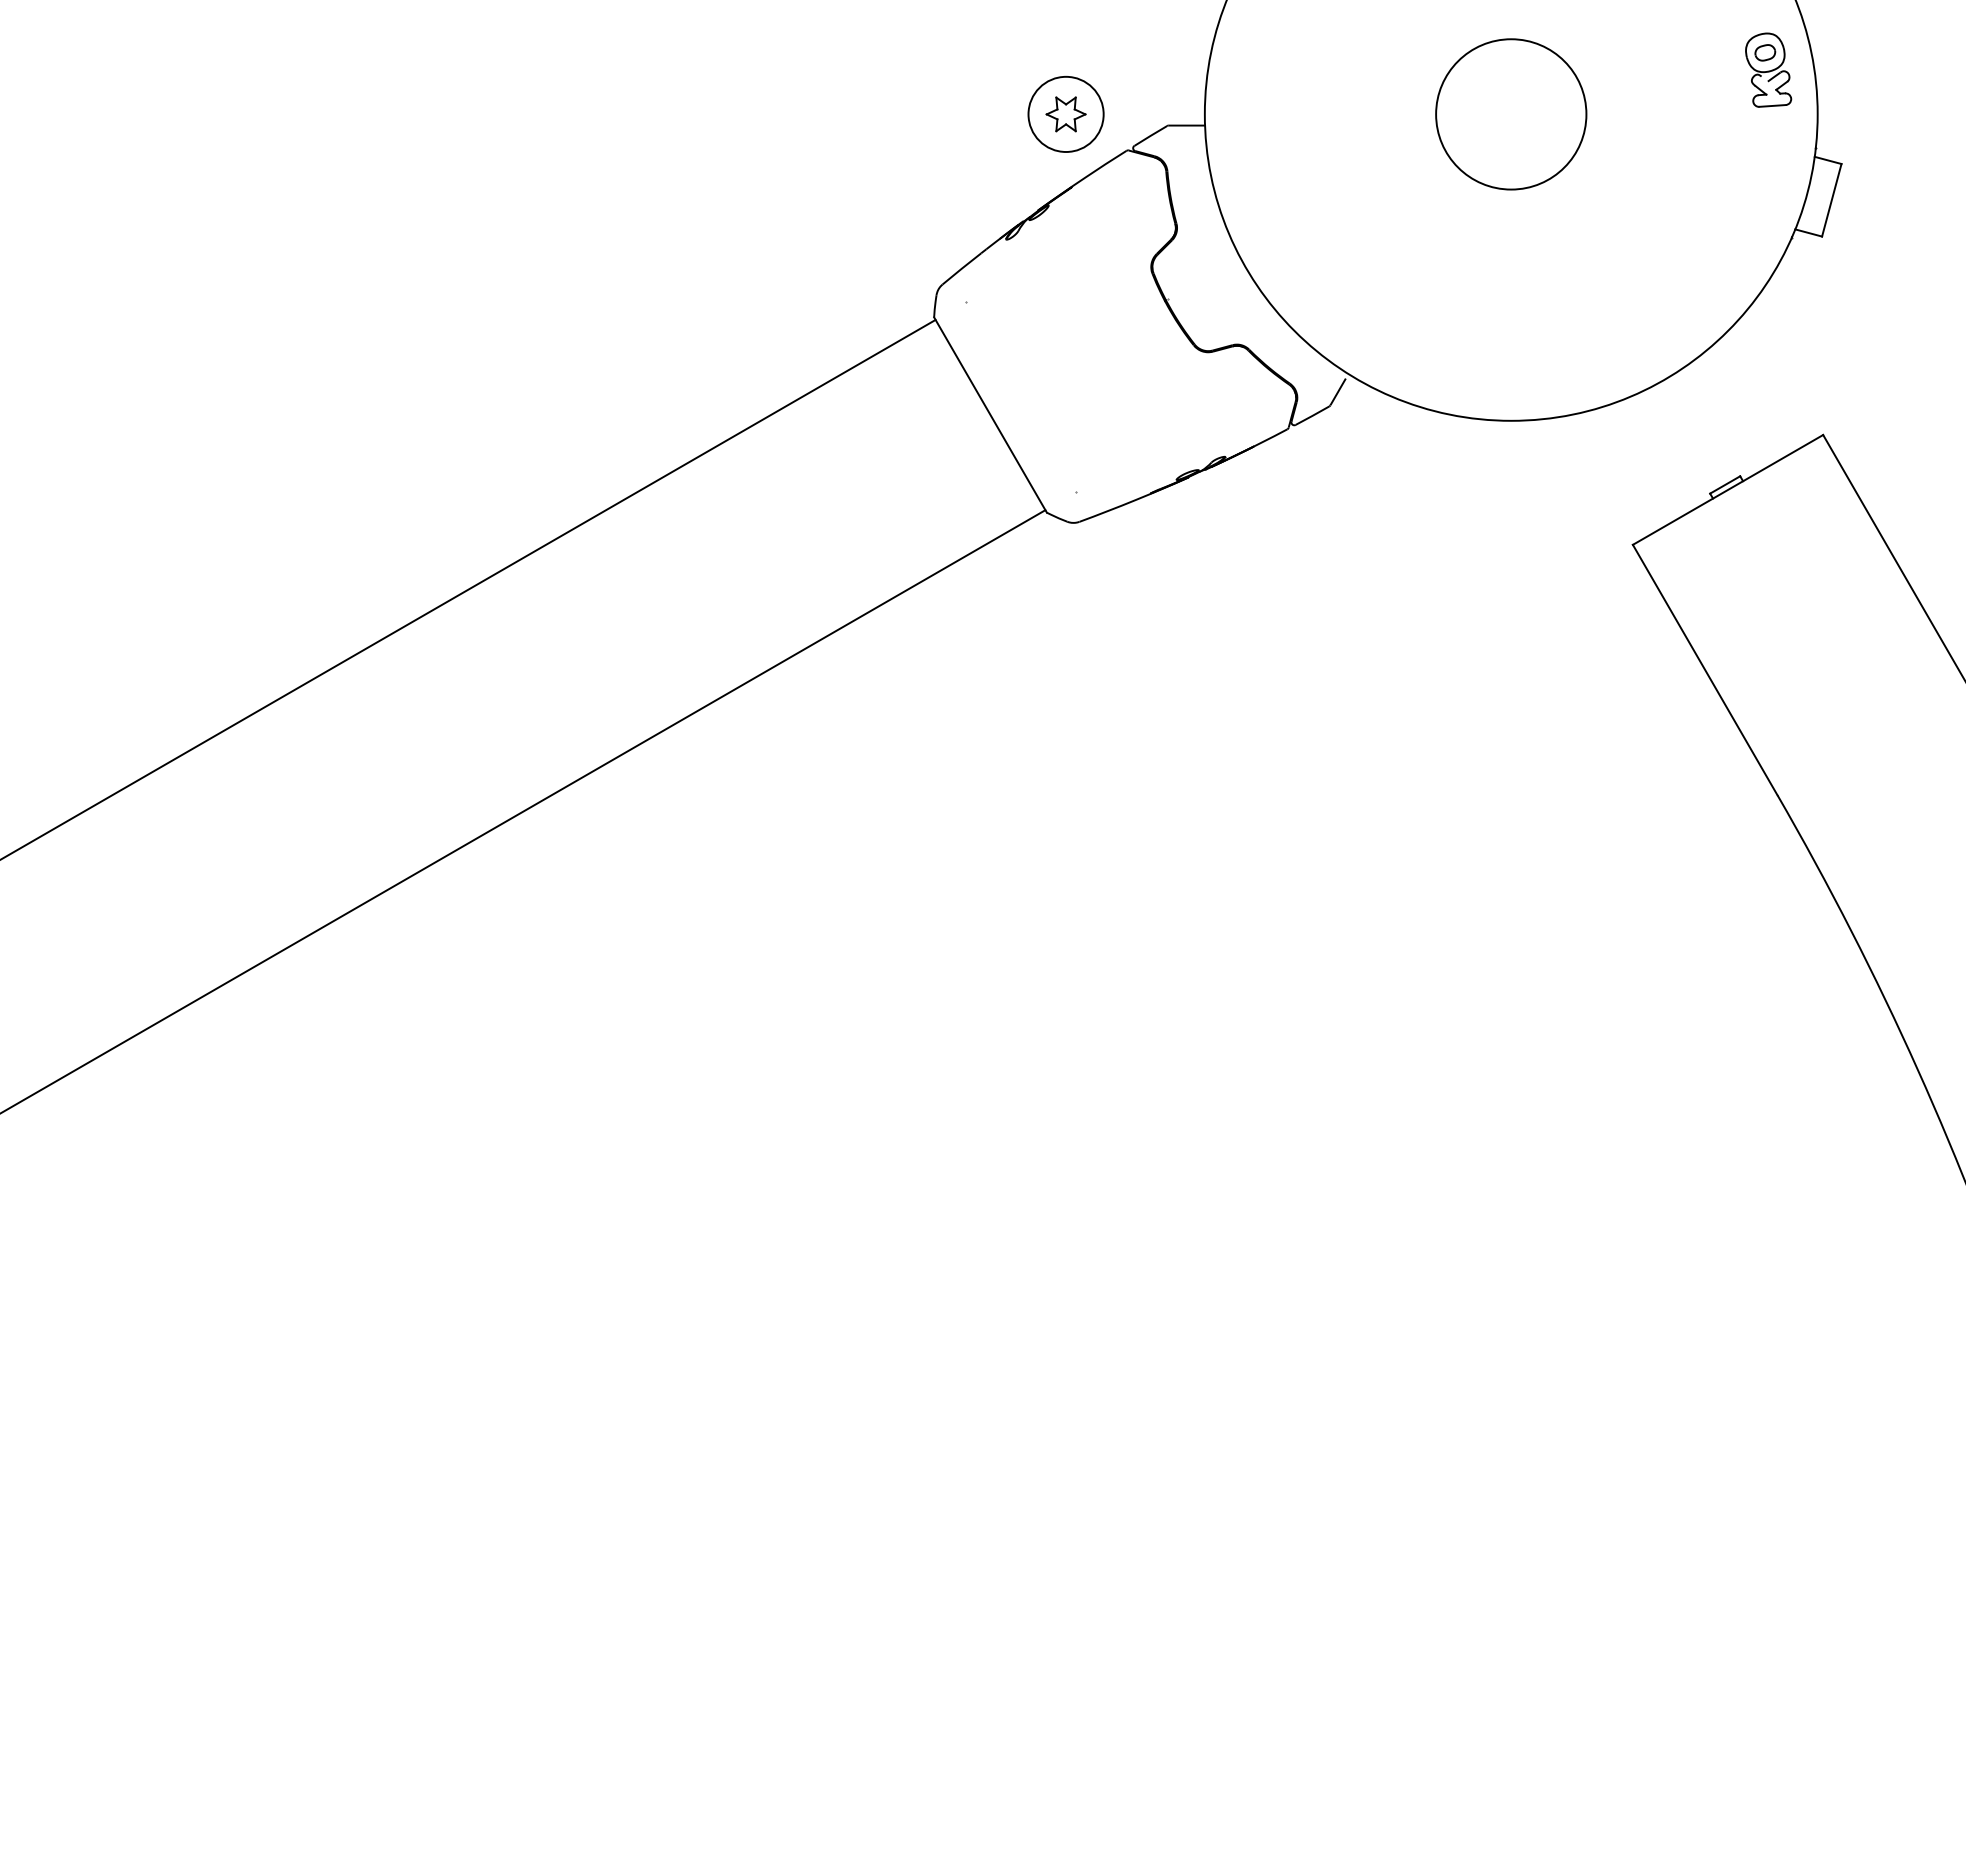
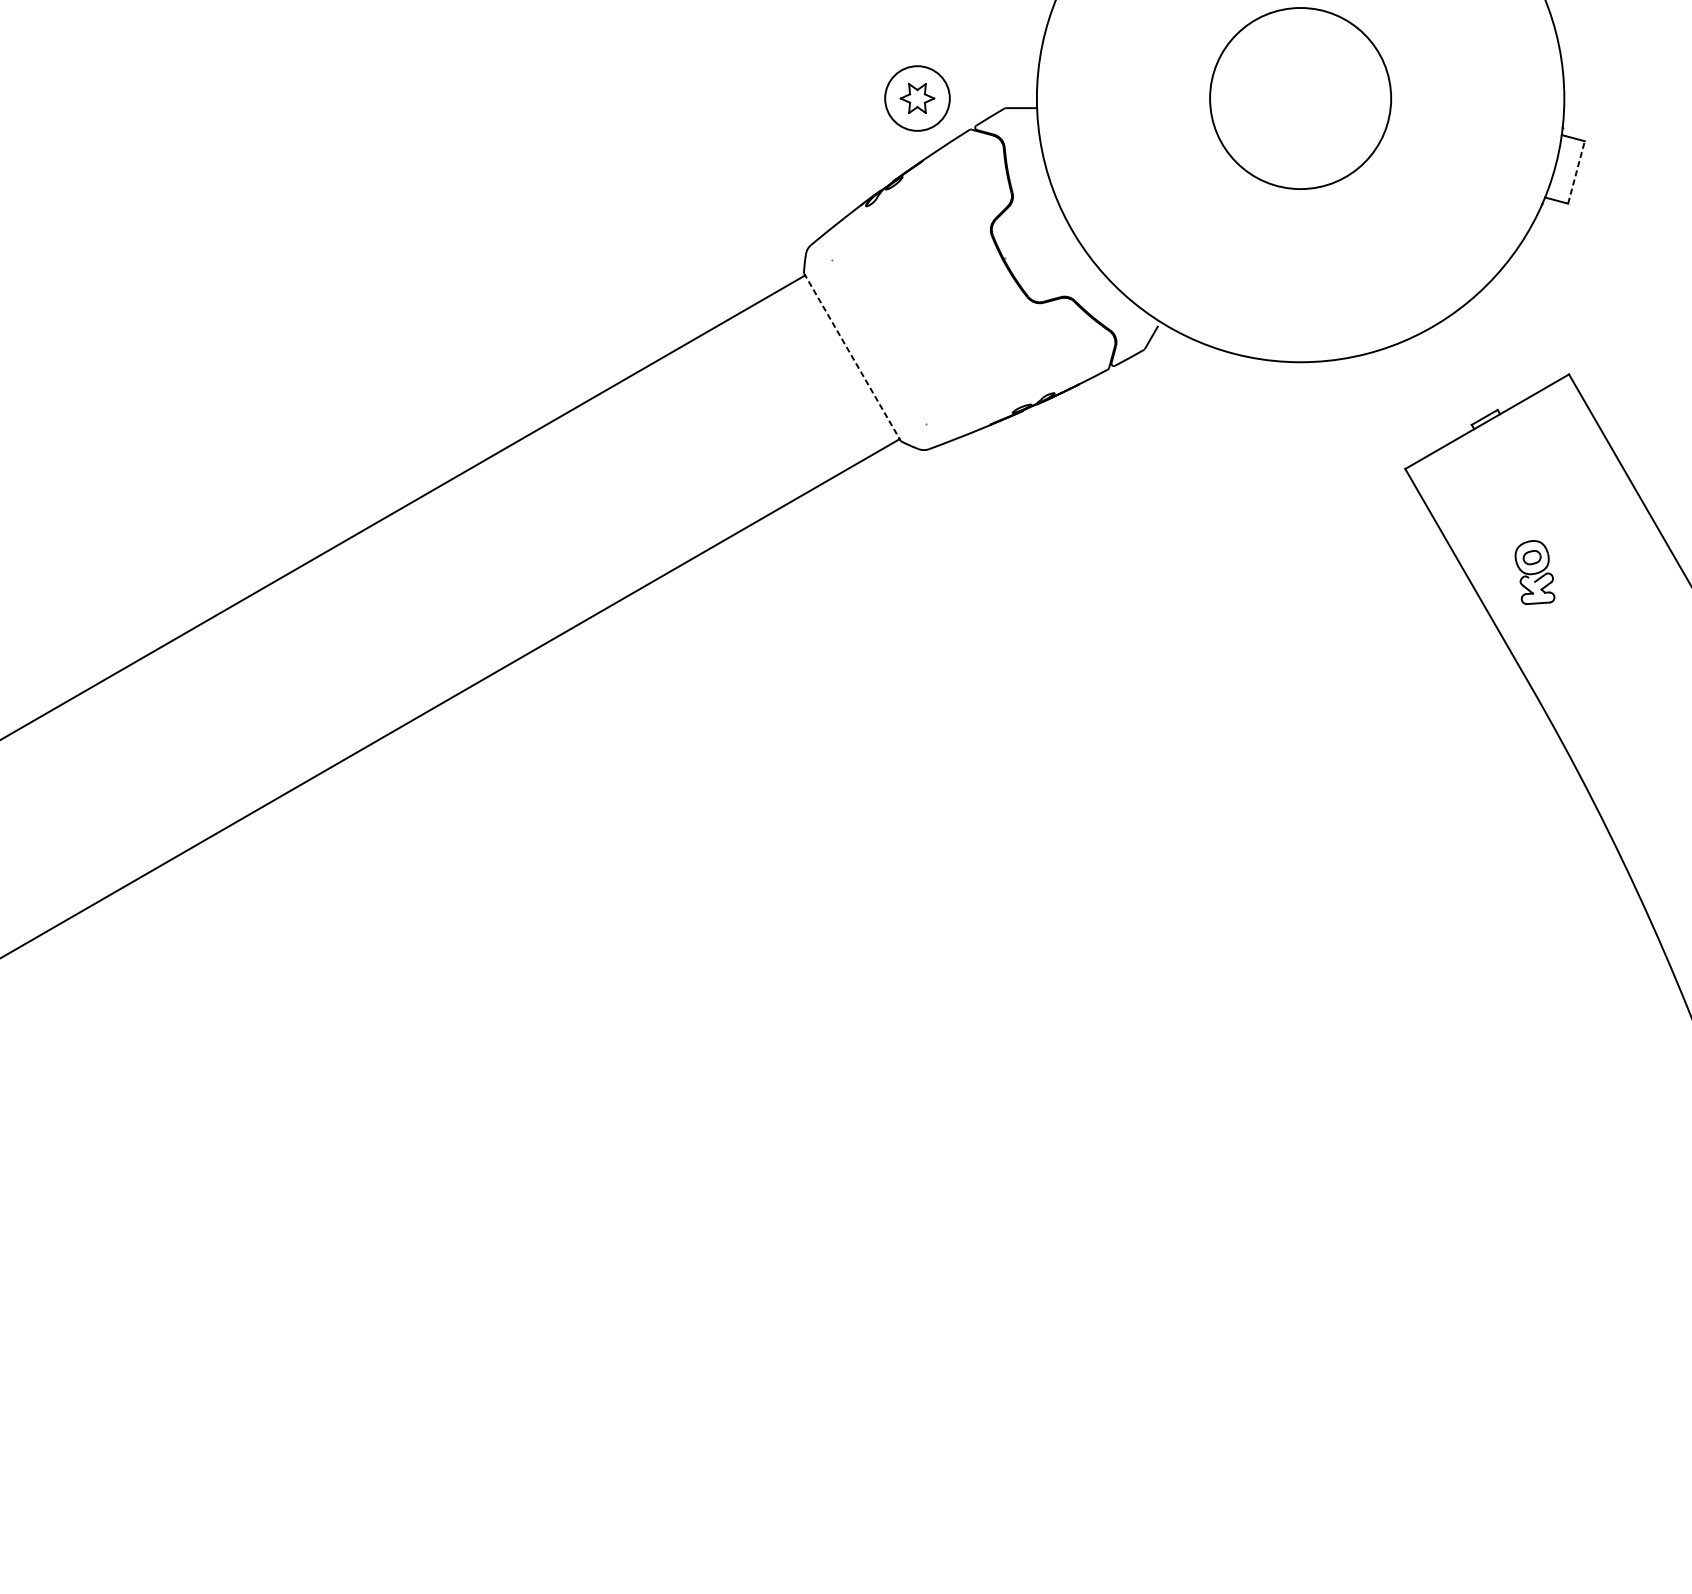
part: (1768, 69) -> (1534, 571), moved
circle: (1511, 114) -> (1300, 98), size x1.4
line: (1831, 200) -> (1576, 172), solid -> dashed
line: (990, 415) -> (852, 357), solid -> dashed

